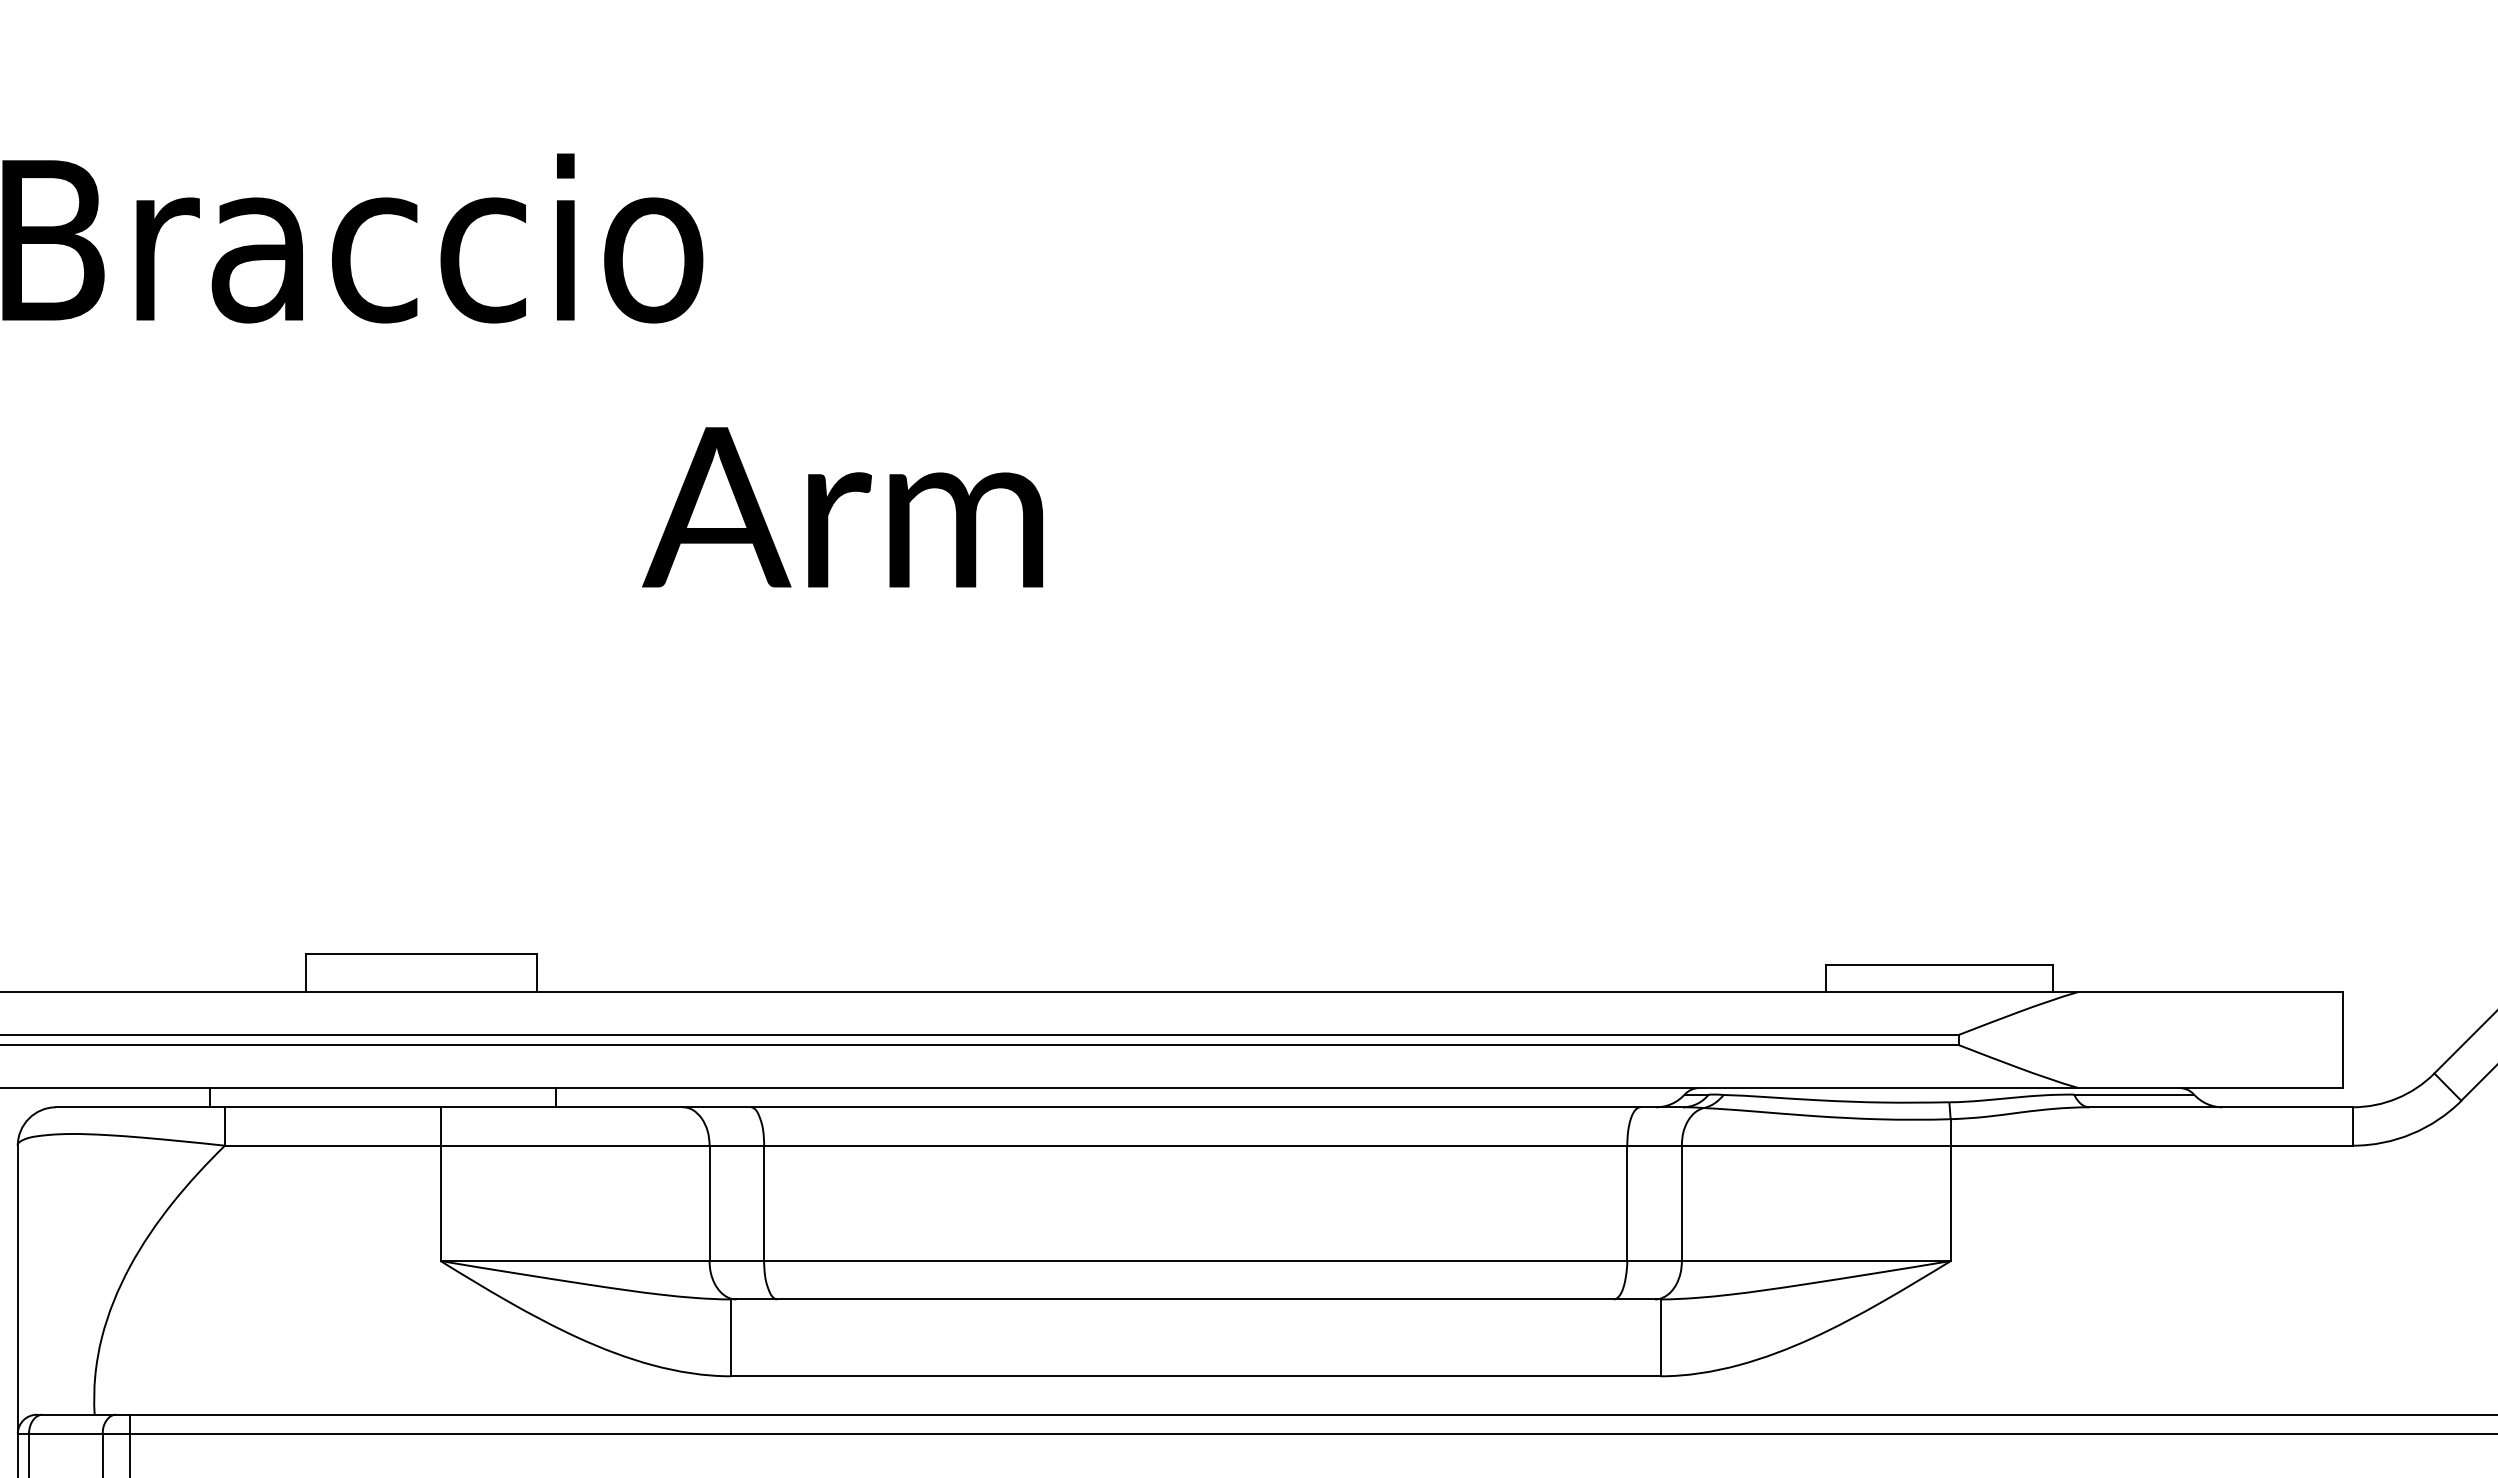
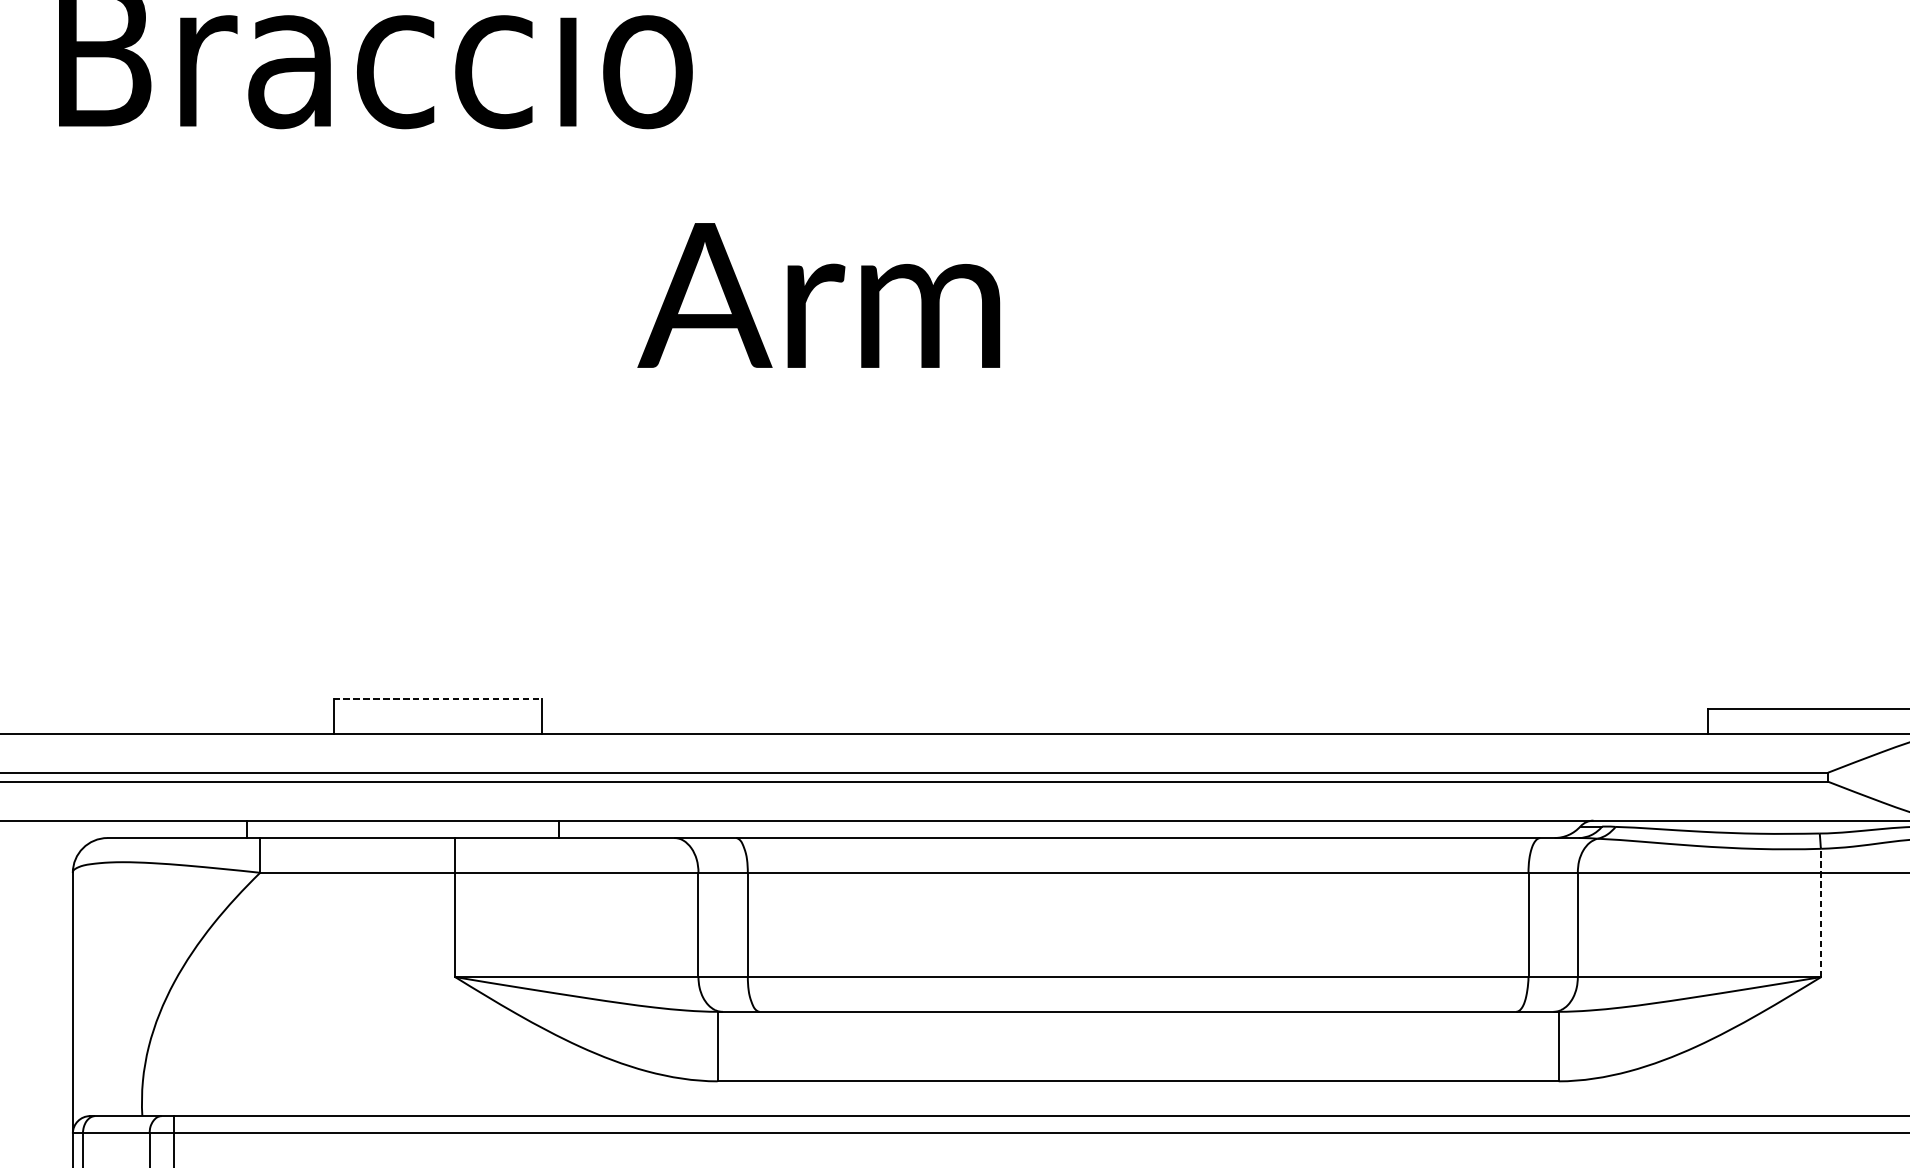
line: (421, 953) -> (437, 698), solid -> dashed
line: (1950, 1190) -> (1820, 913), solid -> dashed

